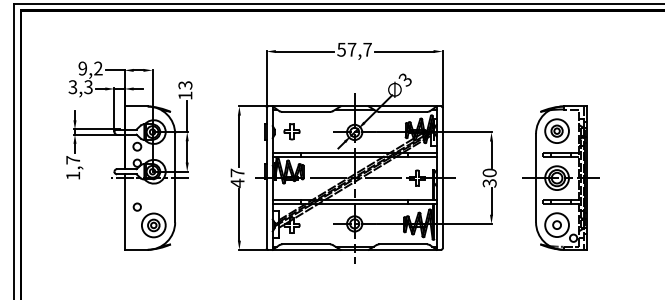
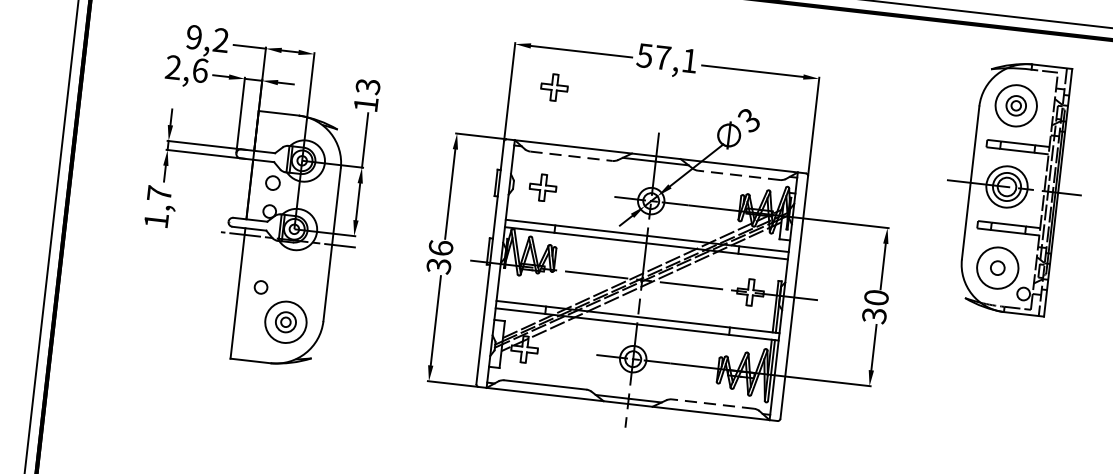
text: (367, 49) -> (689, 60), 57,7 -> 57,1
part: (291, 73) -> (553, 86), added
text: (80, 87) -> (186, 69), 3,3 -> 2,6
line: (306, 111) -> (572, 155), solid -> dashed
line: (403, 111) -> (739, 174), solid -> dashed
part: (560, 177) -> (1013, 186), moved
text: (237, 178) -> (439, 257), 47 -> 36
line: (403, 244) -> (713, 404), solid -> dashed

